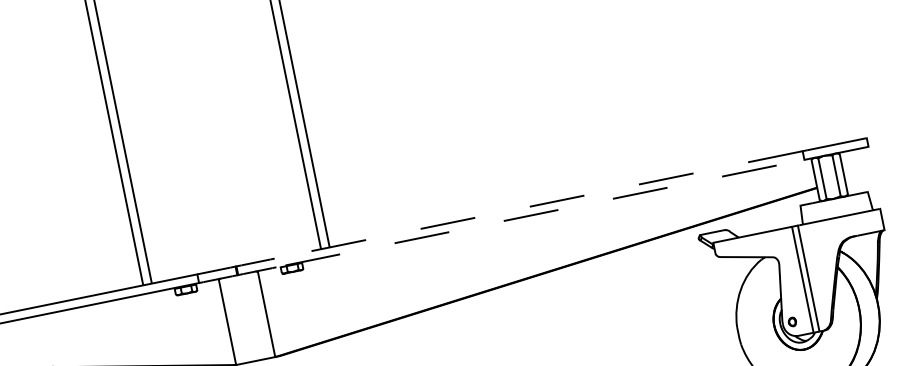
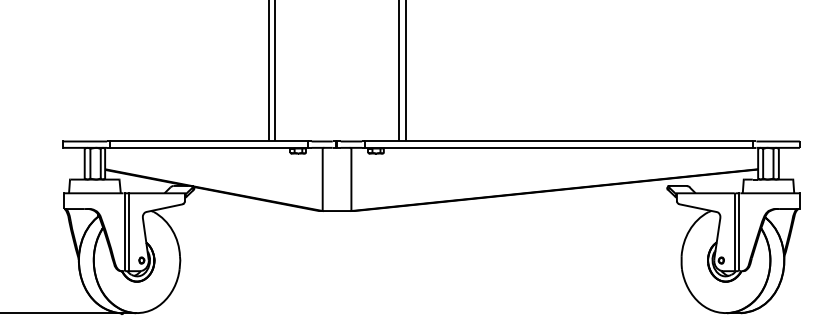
line: (276, 263) -> (365, 145), dashed -> solid

